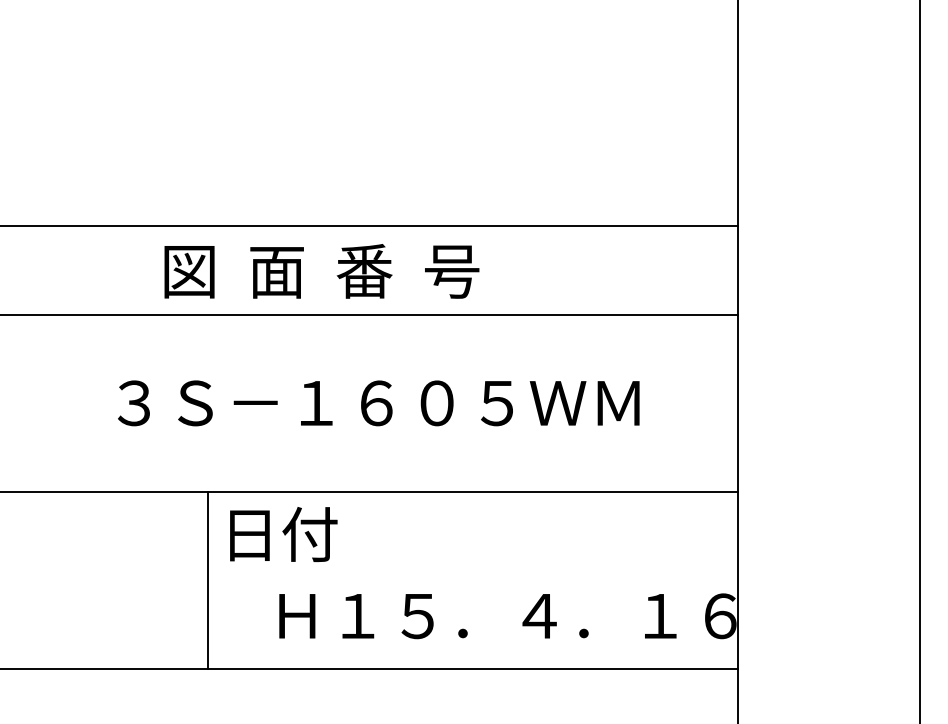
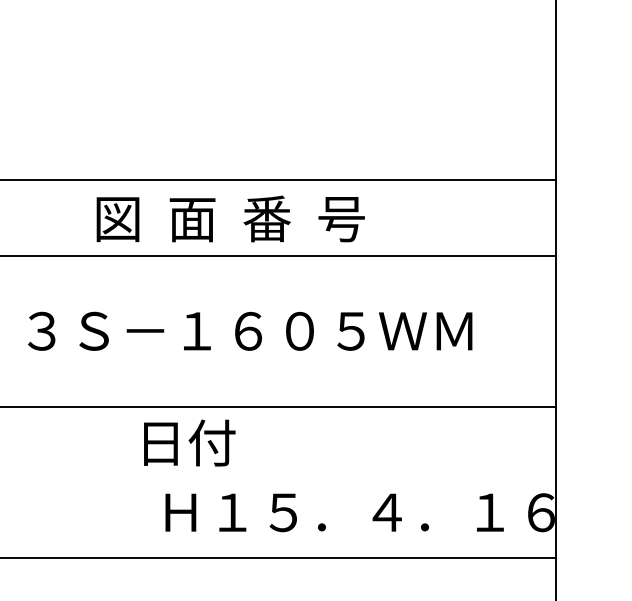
text: (321, 271) -> (230, 219), moved
text: (283, 534) -> (189, 443), moved
line: (208, 580) -> (105, 482), removed

